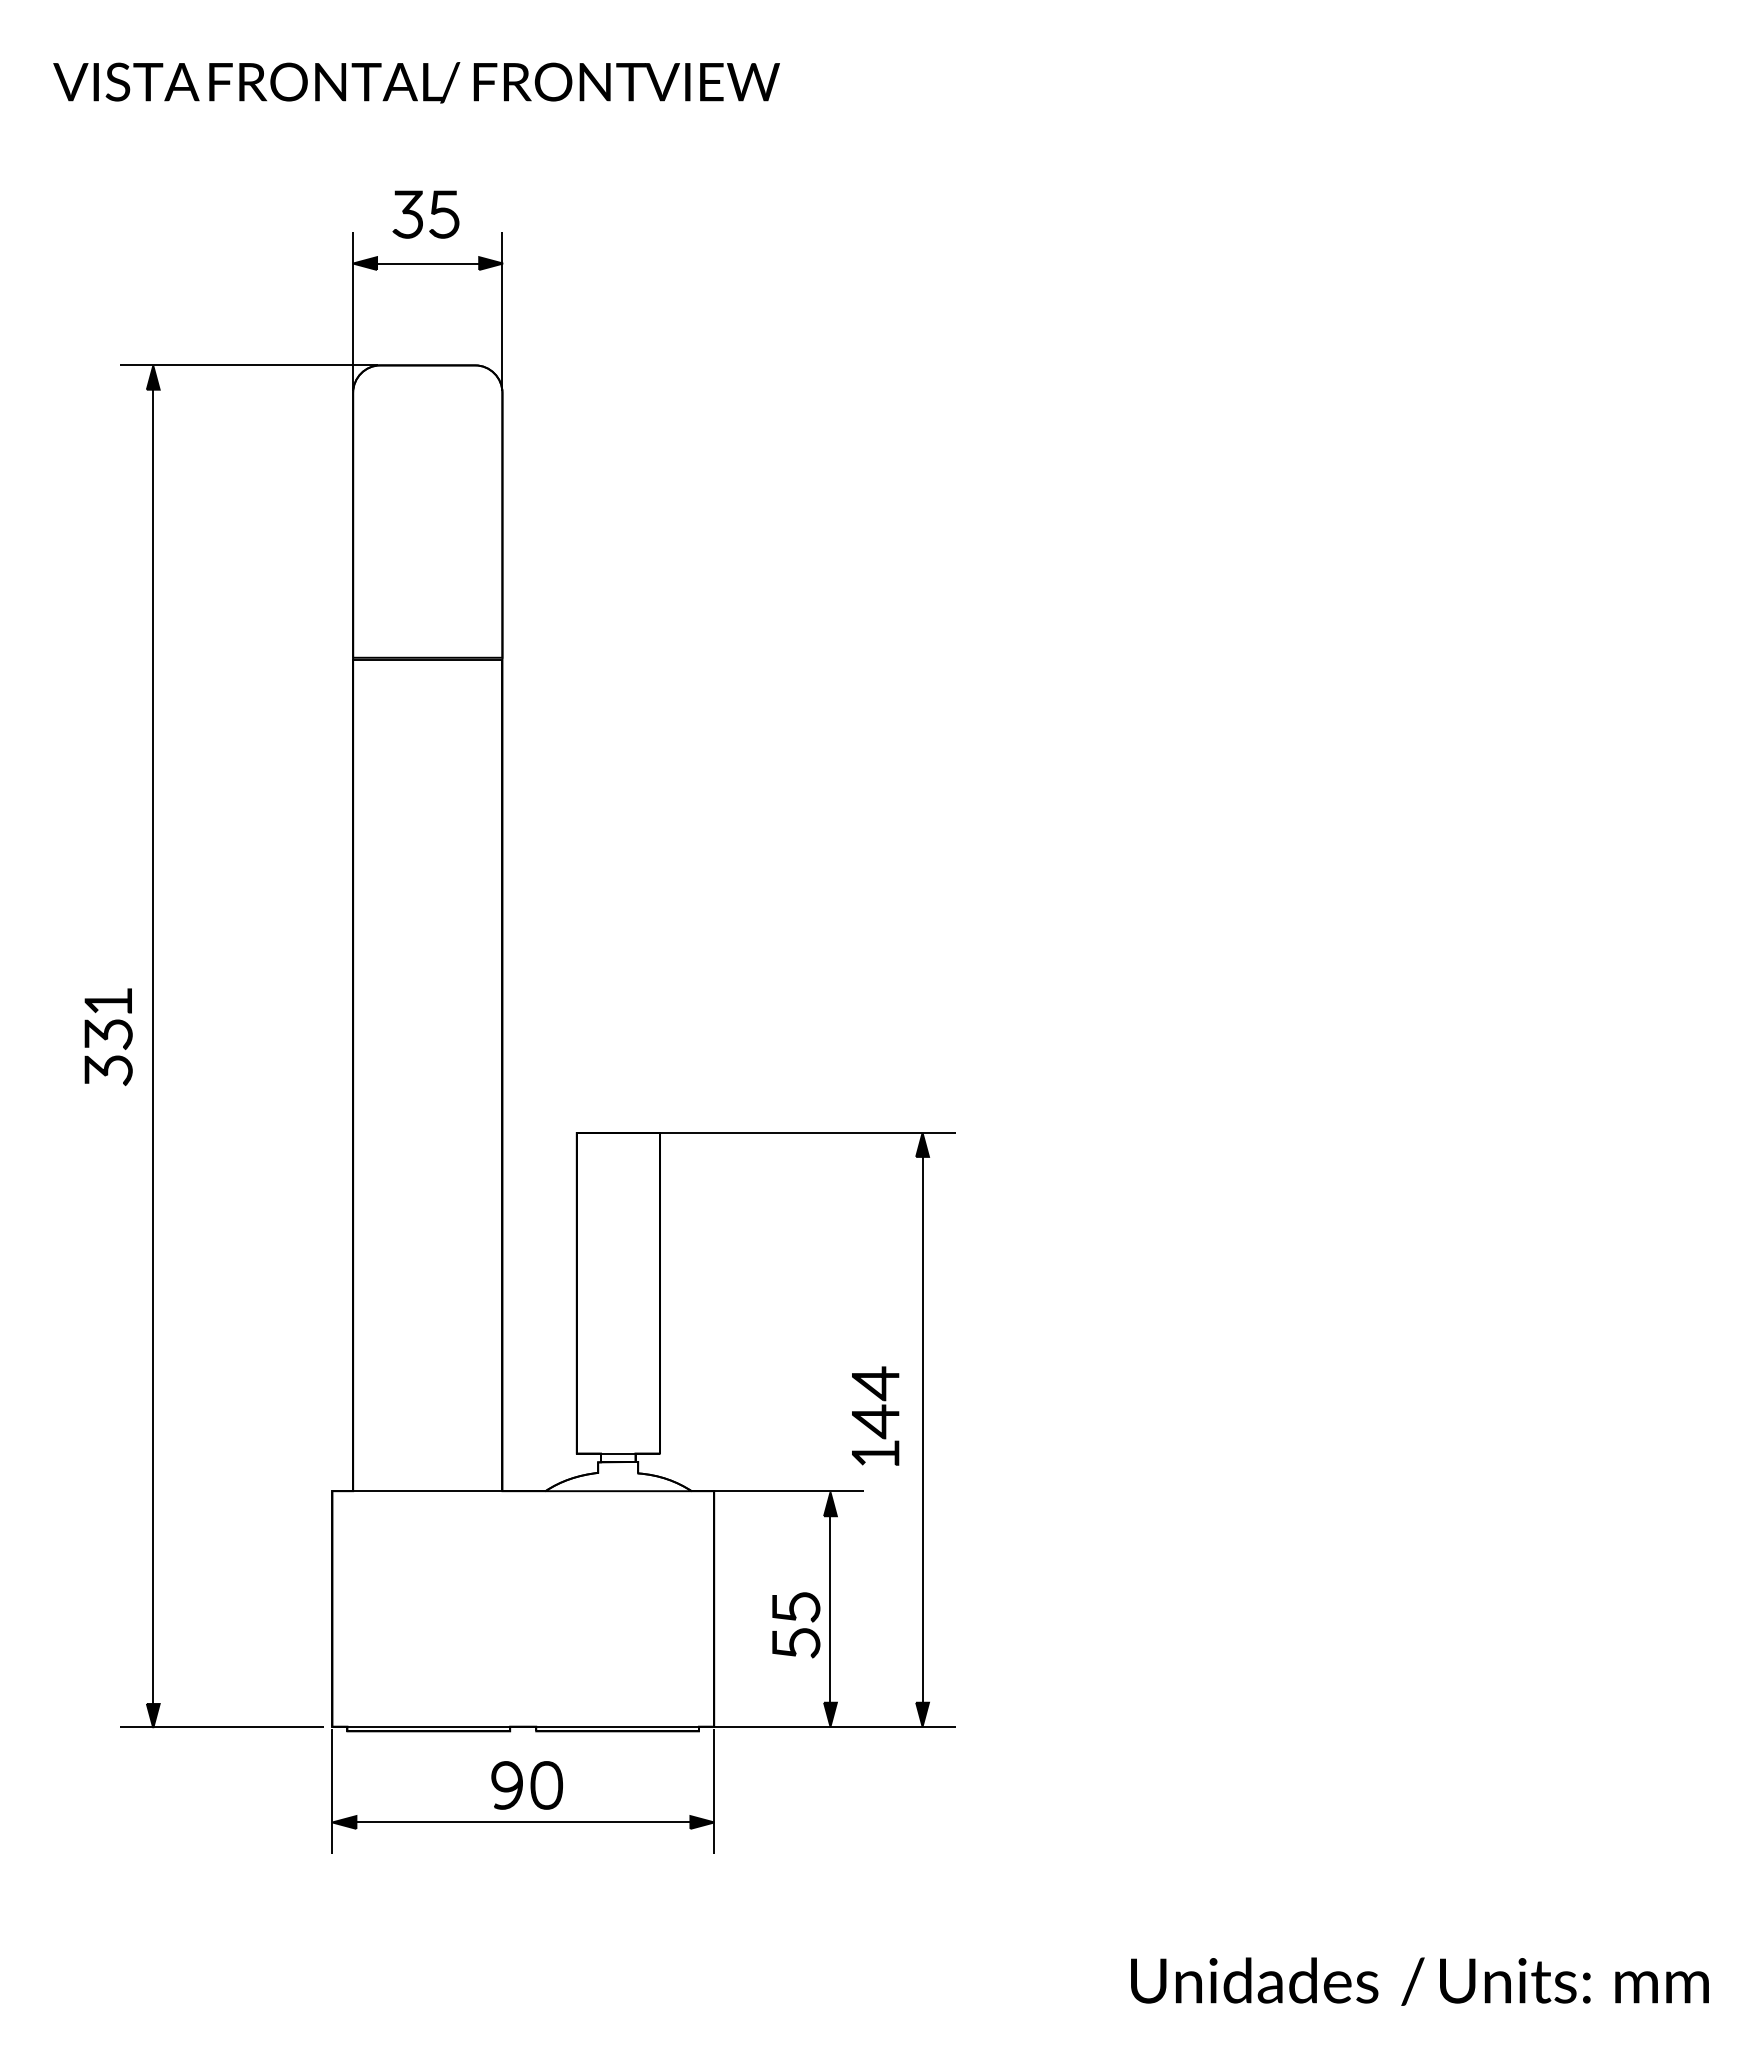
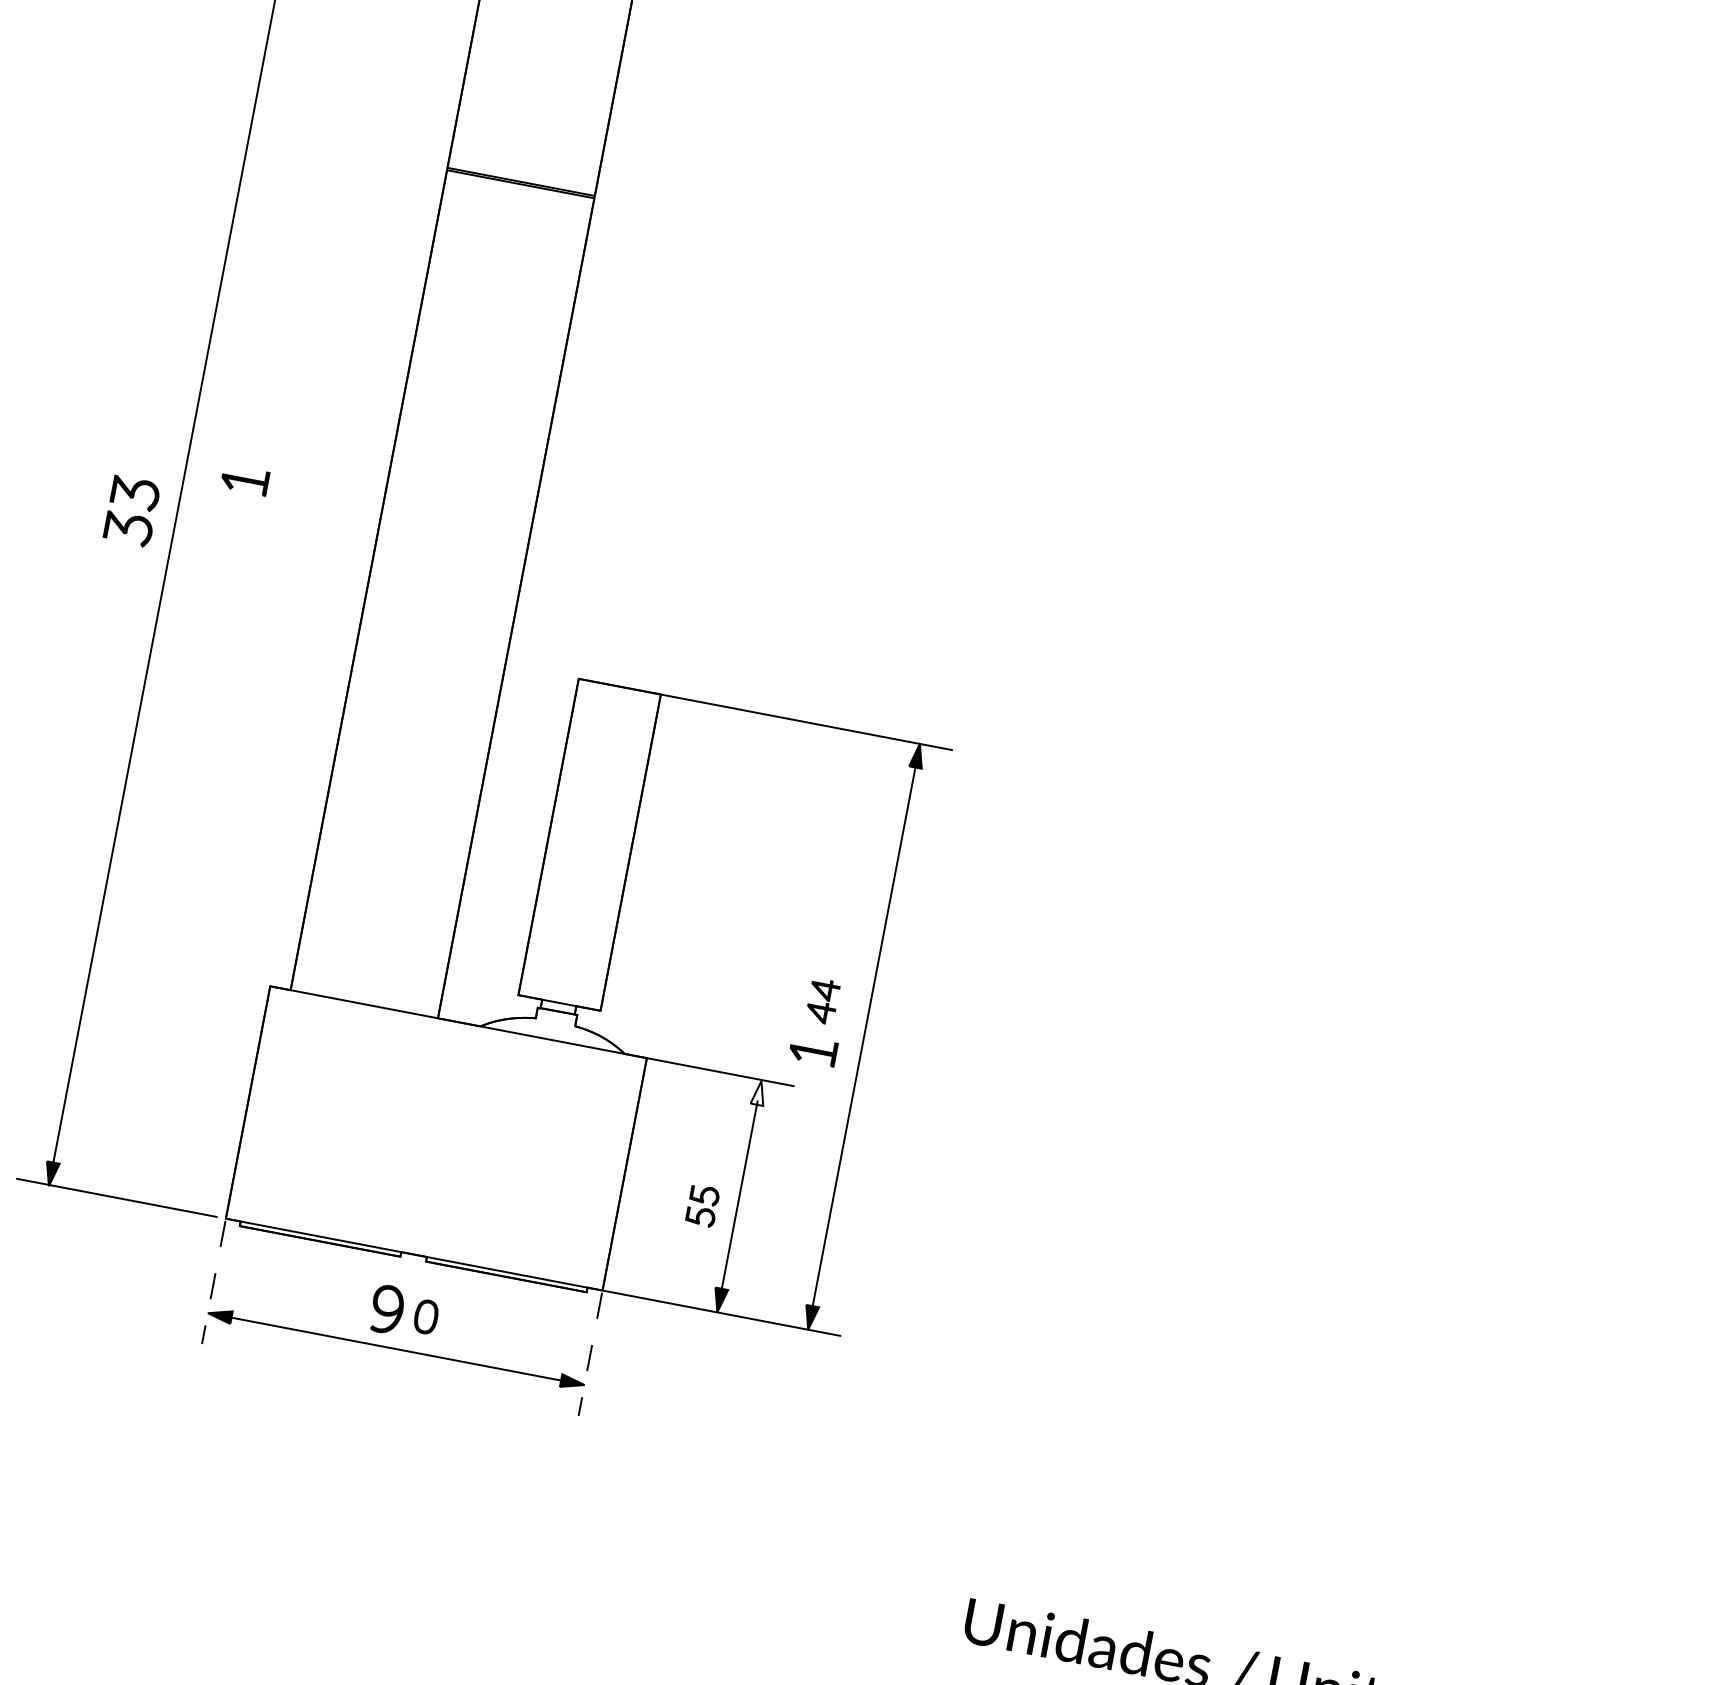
part: (107, 1000) -> (244, 479), moved
part: (875, 1402) -> (822, 1001), size x0.6
fill: (830, 1504) -> (759, 1093), removed
part: (796, 1625) -> (702, 1206), size x0.6
part: (546, 1785) -> (426, 1317), size x0.7
line: (332, 1791) -> (213, 1282), solid -> dashed
line: (714, 1791) -> (590, 1354), solid -> dashed

